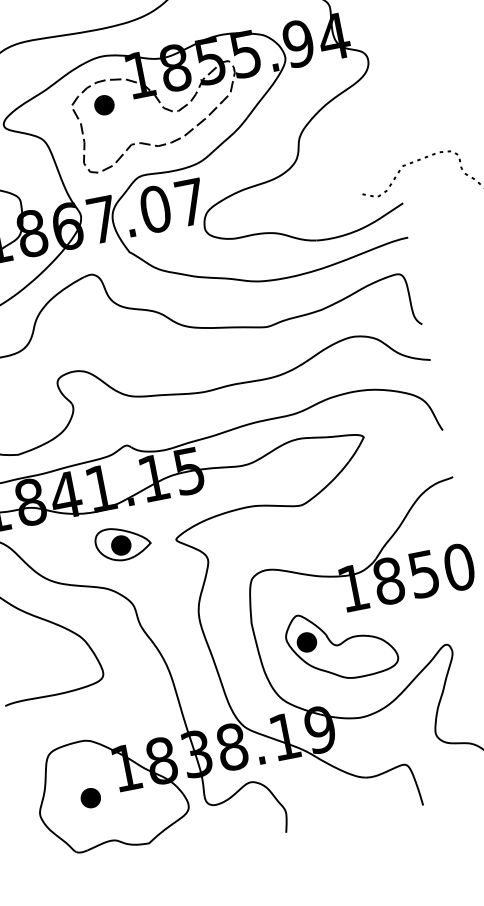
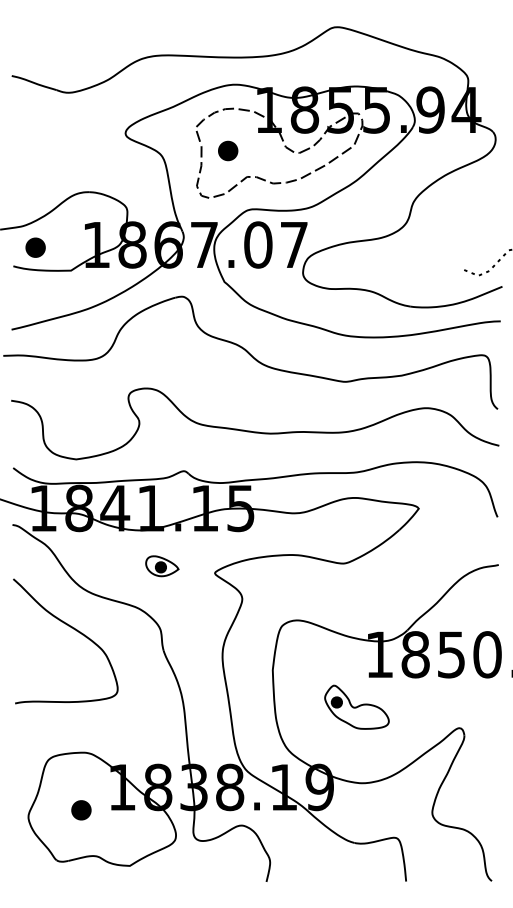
part: (104, 104) -> (228, 150), moved
part: (123, 542) -> (162, 565), size x0.6
part: (340, 644) -> (356, 707), size x0.6

